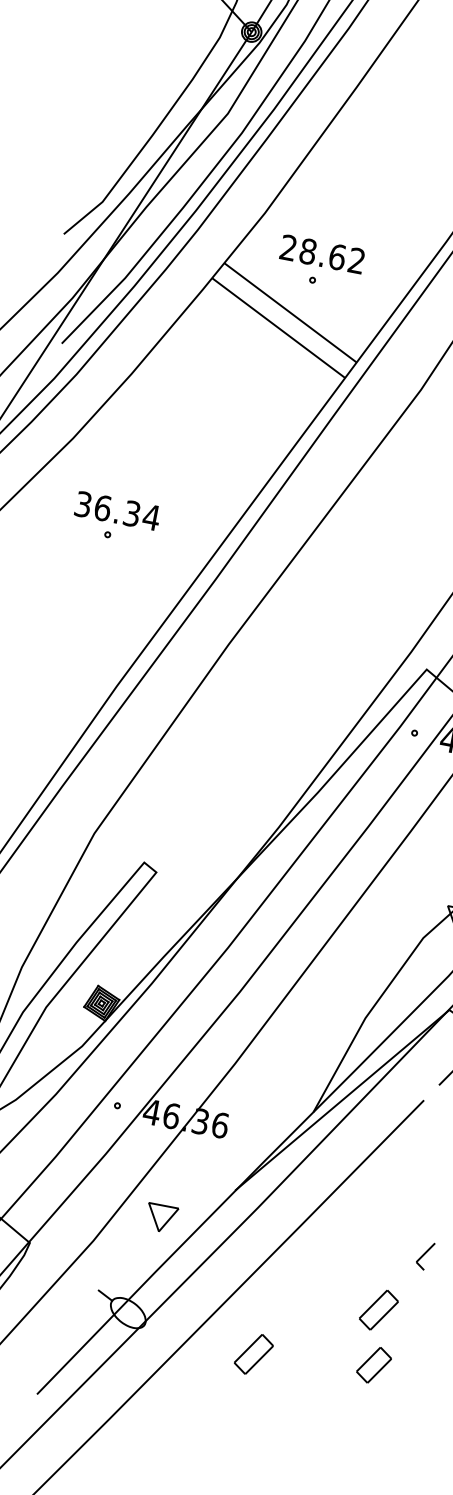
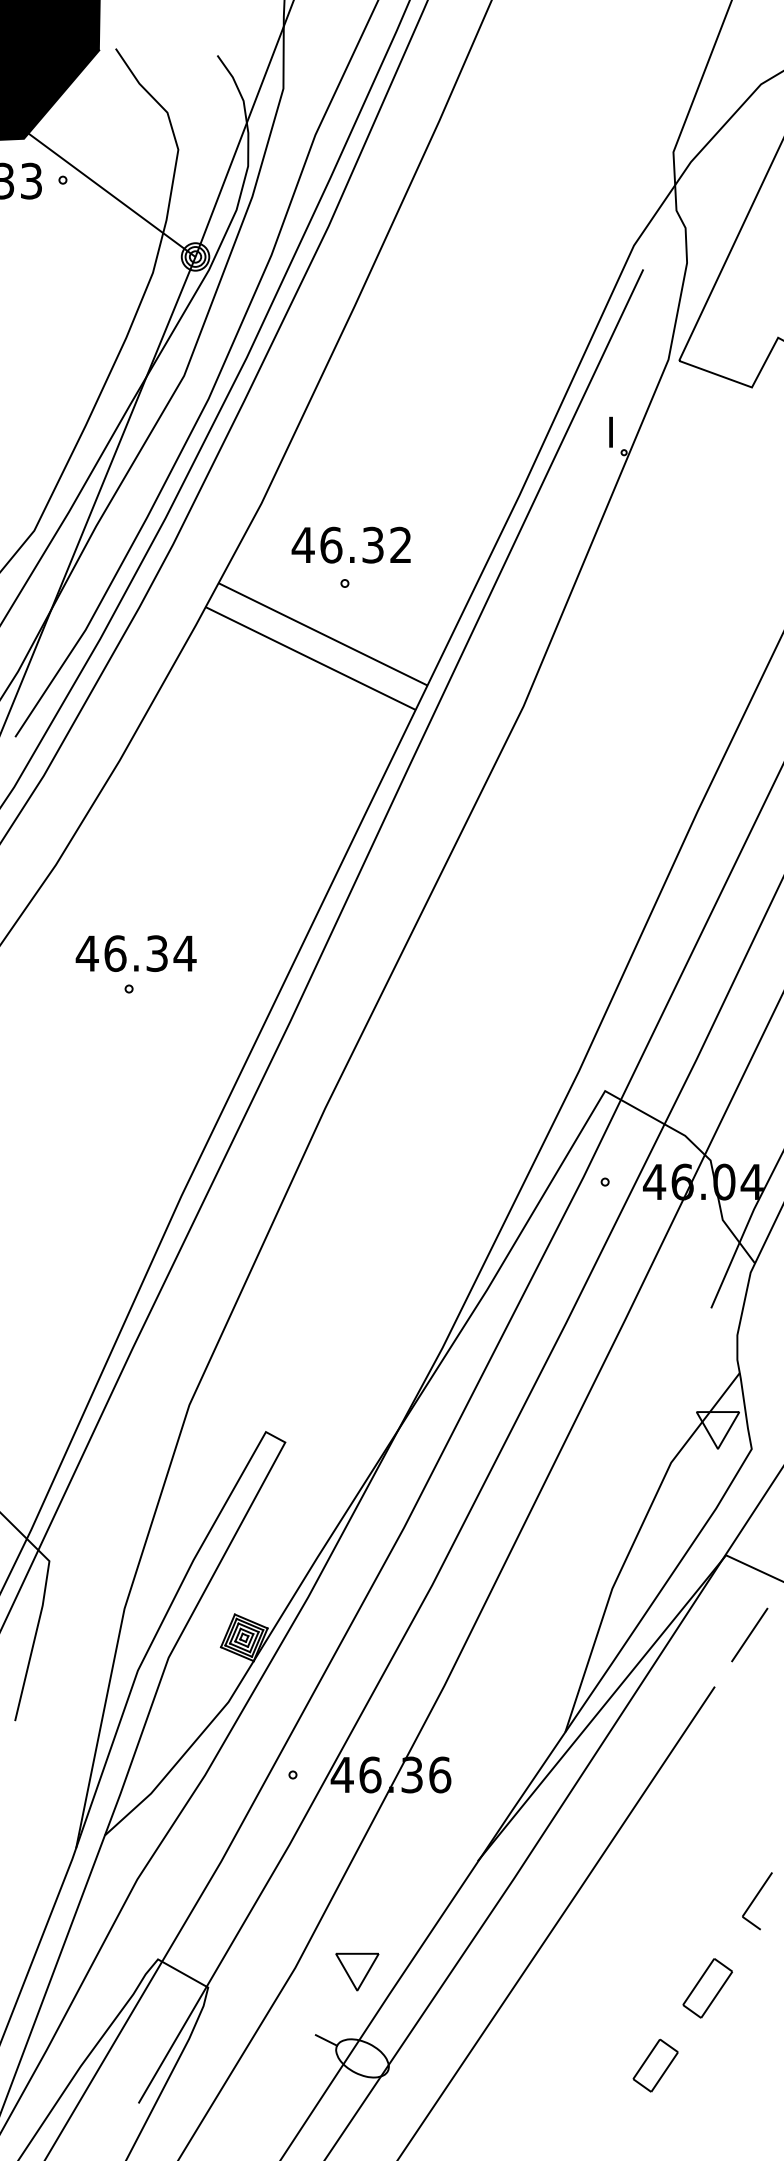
text: (312, 251) -> (337, 544), 28.62 -> 46.32
text: (82, 504) -> (86, 953), 36.34 -> 46.34
part: (161, 1218) -> (357, 1971), moved
part: (425, 1256) -> (757, 1901), size x1.43
part: (253, 1354) -> (546, 2082), removed
part: (373, 1365) -> (655, 2065), moved

